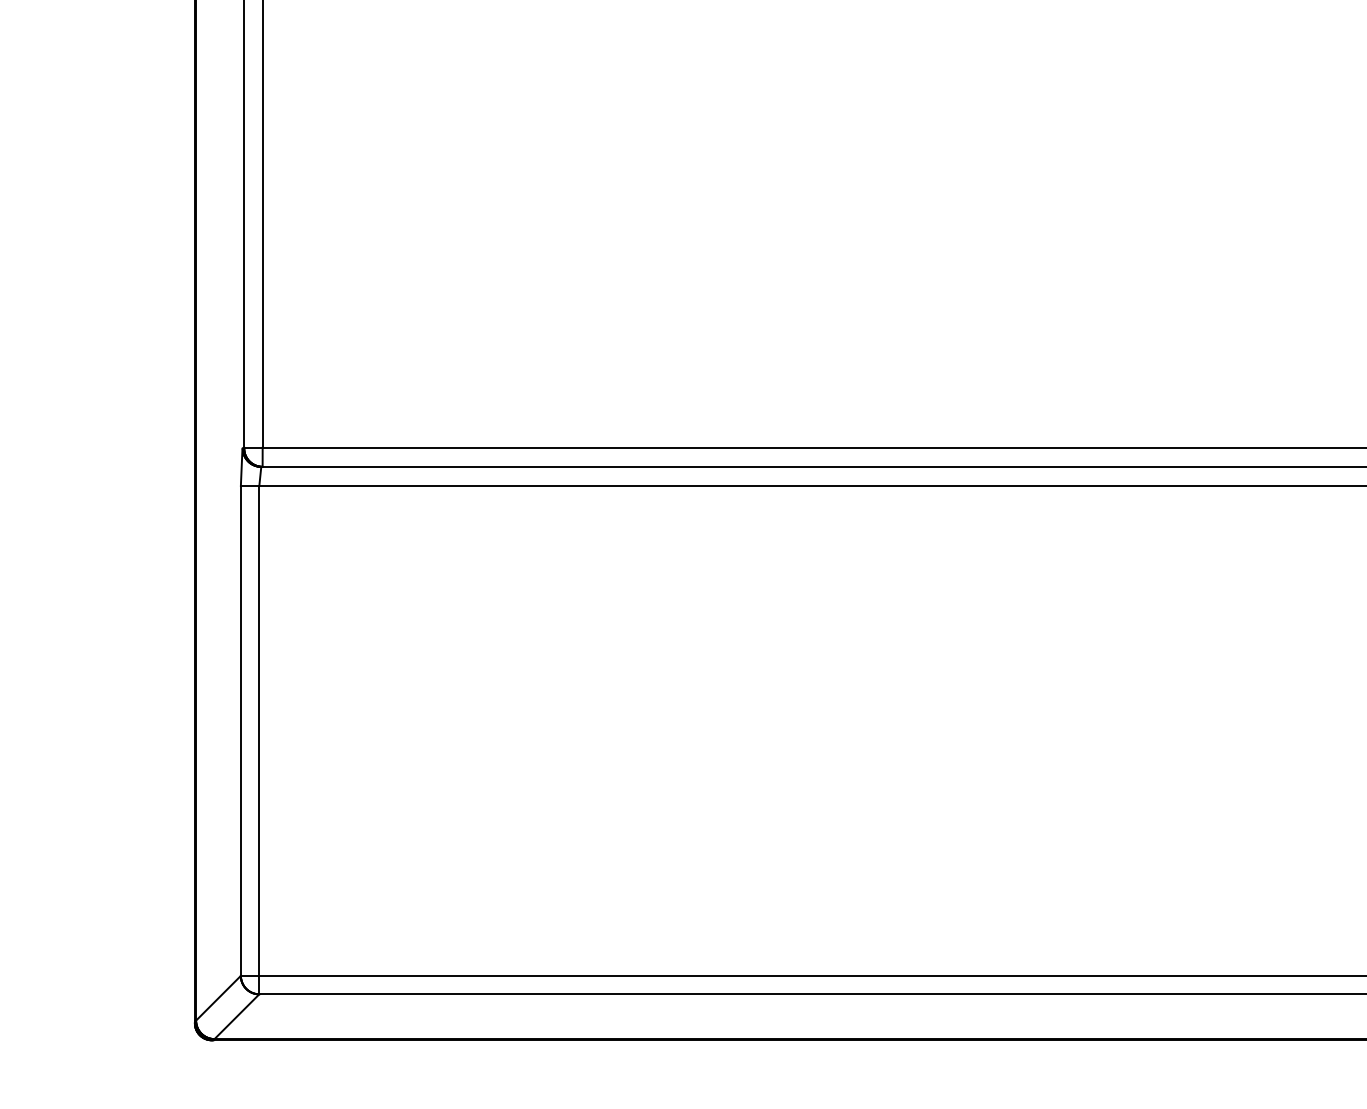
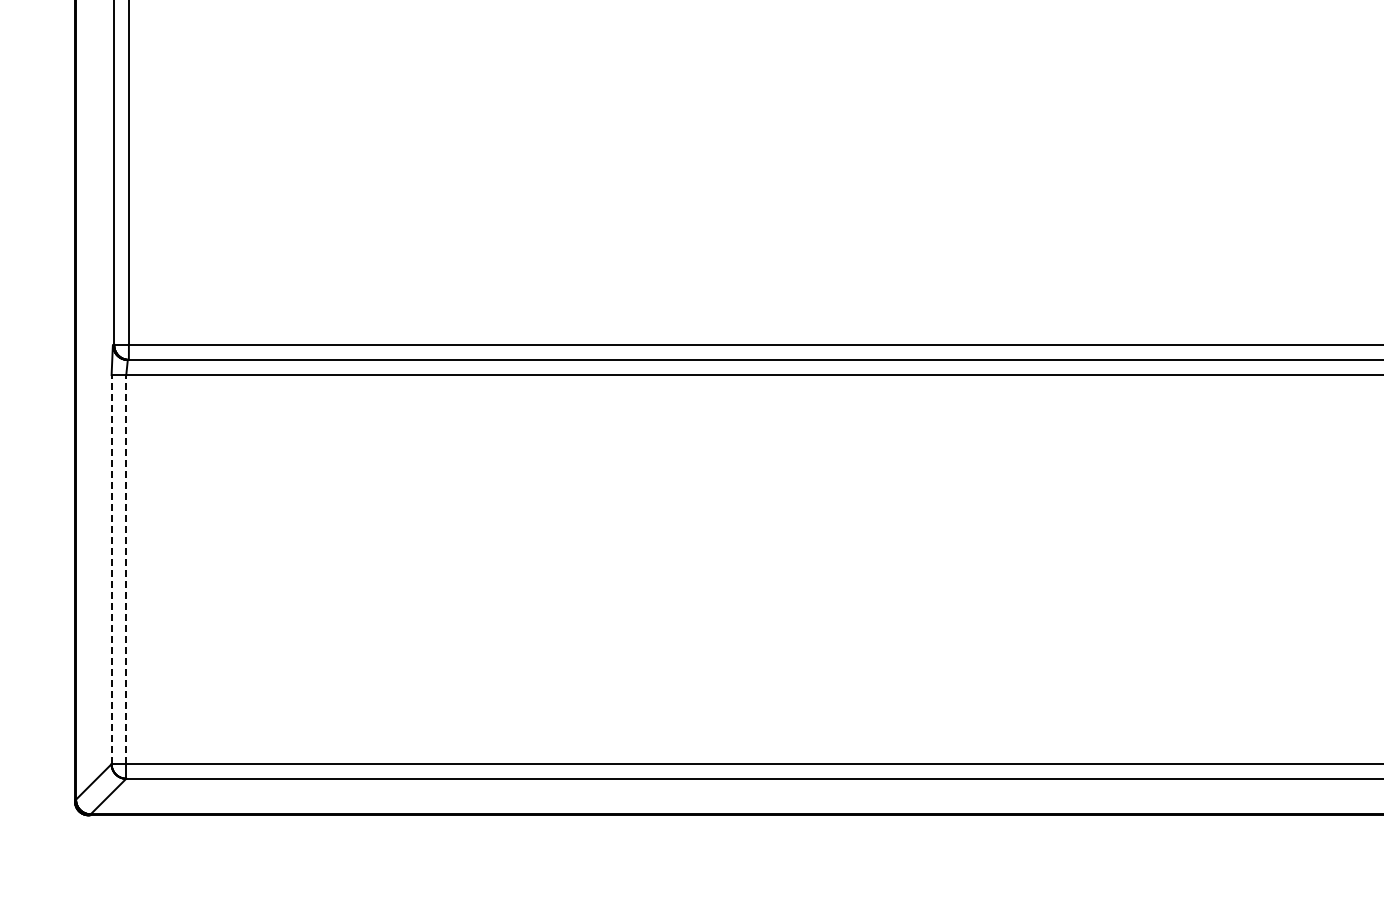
line: (240, 730) -> (111, 569), solid -> dashed
line: (259, 730) -> (126, 569), solid -> dashed

